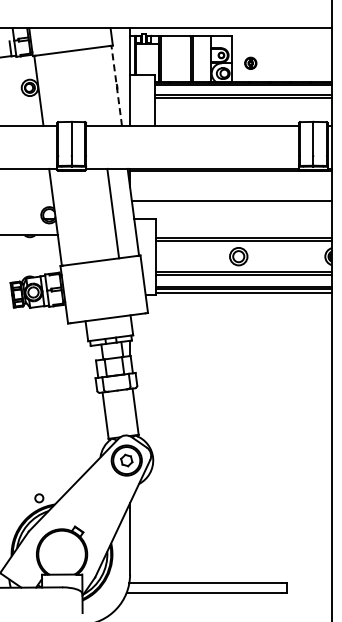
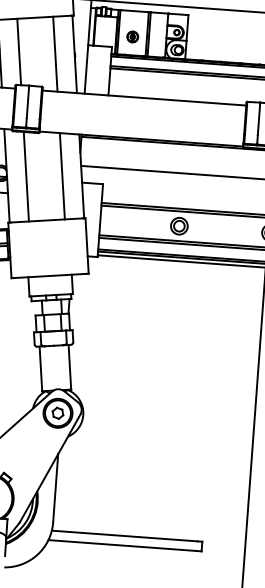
part: (250, 62) -> (132, 36), moved
line: (116, 85) -> (74, 53), dashed -> solid
line: (58, 87) -> (18, 51), added
line: (96, 87) -> (55, 54), added
line: (75, 216) -> (26, 176), added

